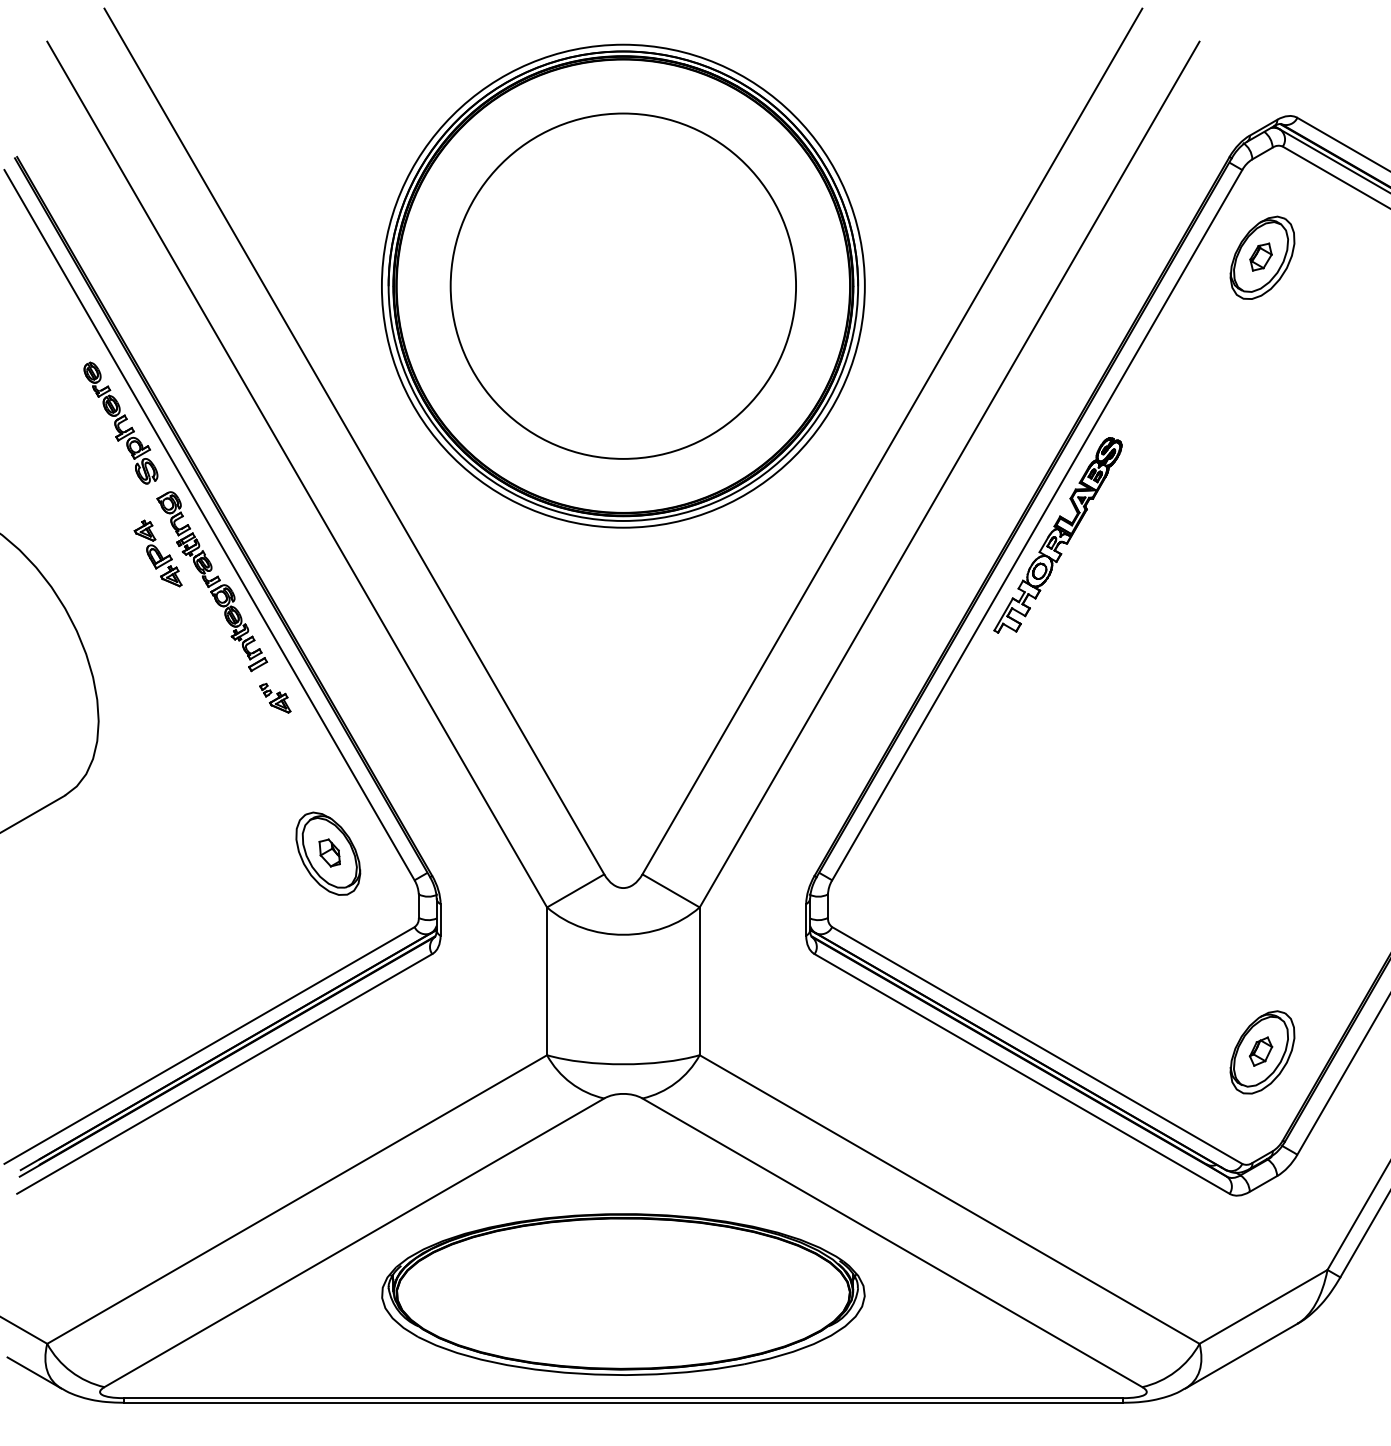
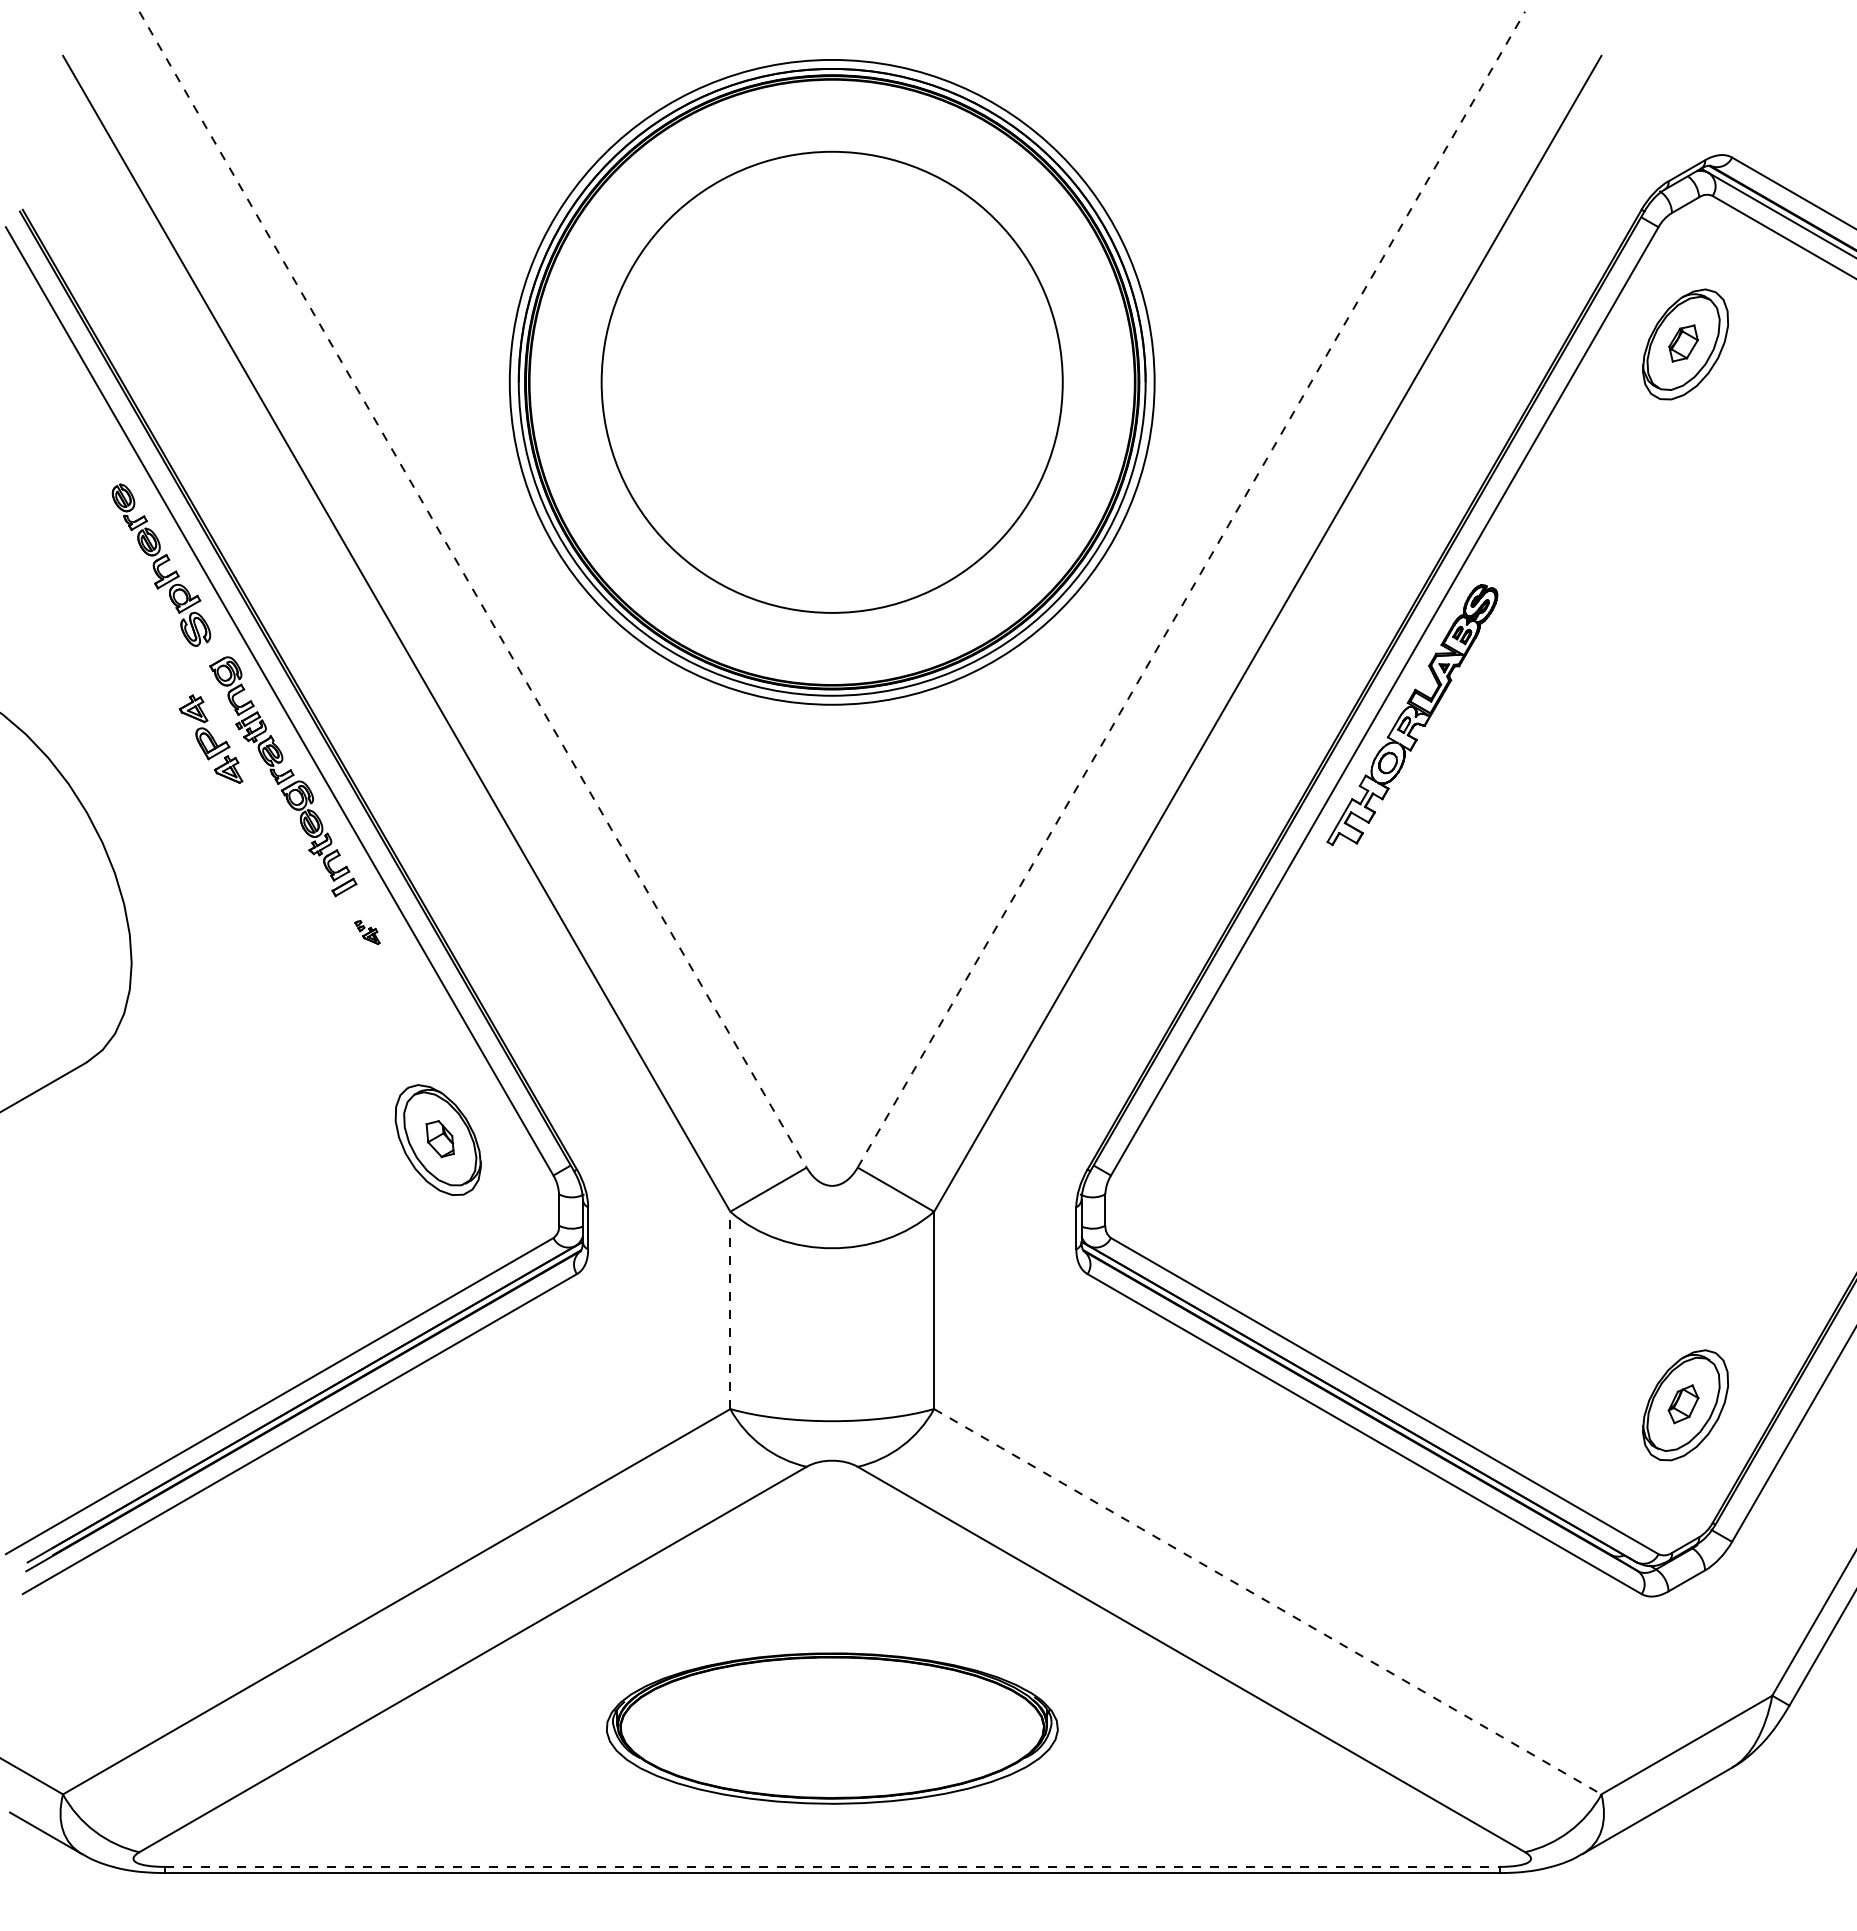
line: (892, 441) -> (1191, 589), solid -> dashed
line: (354, 442) -> (473, 590), solid -> dashed
part: (275, 698) -> (367, 932), size x0.6
line: (547, 981) -> (730, 1310), solid -> dashed
line: (950, 1199) -> (1268, 1601), solid -> dashed
part: (623, 1294) -> (832, 1728), size x0.7
line: (623, 1397) -> (832, 1866), solid -> dashed

